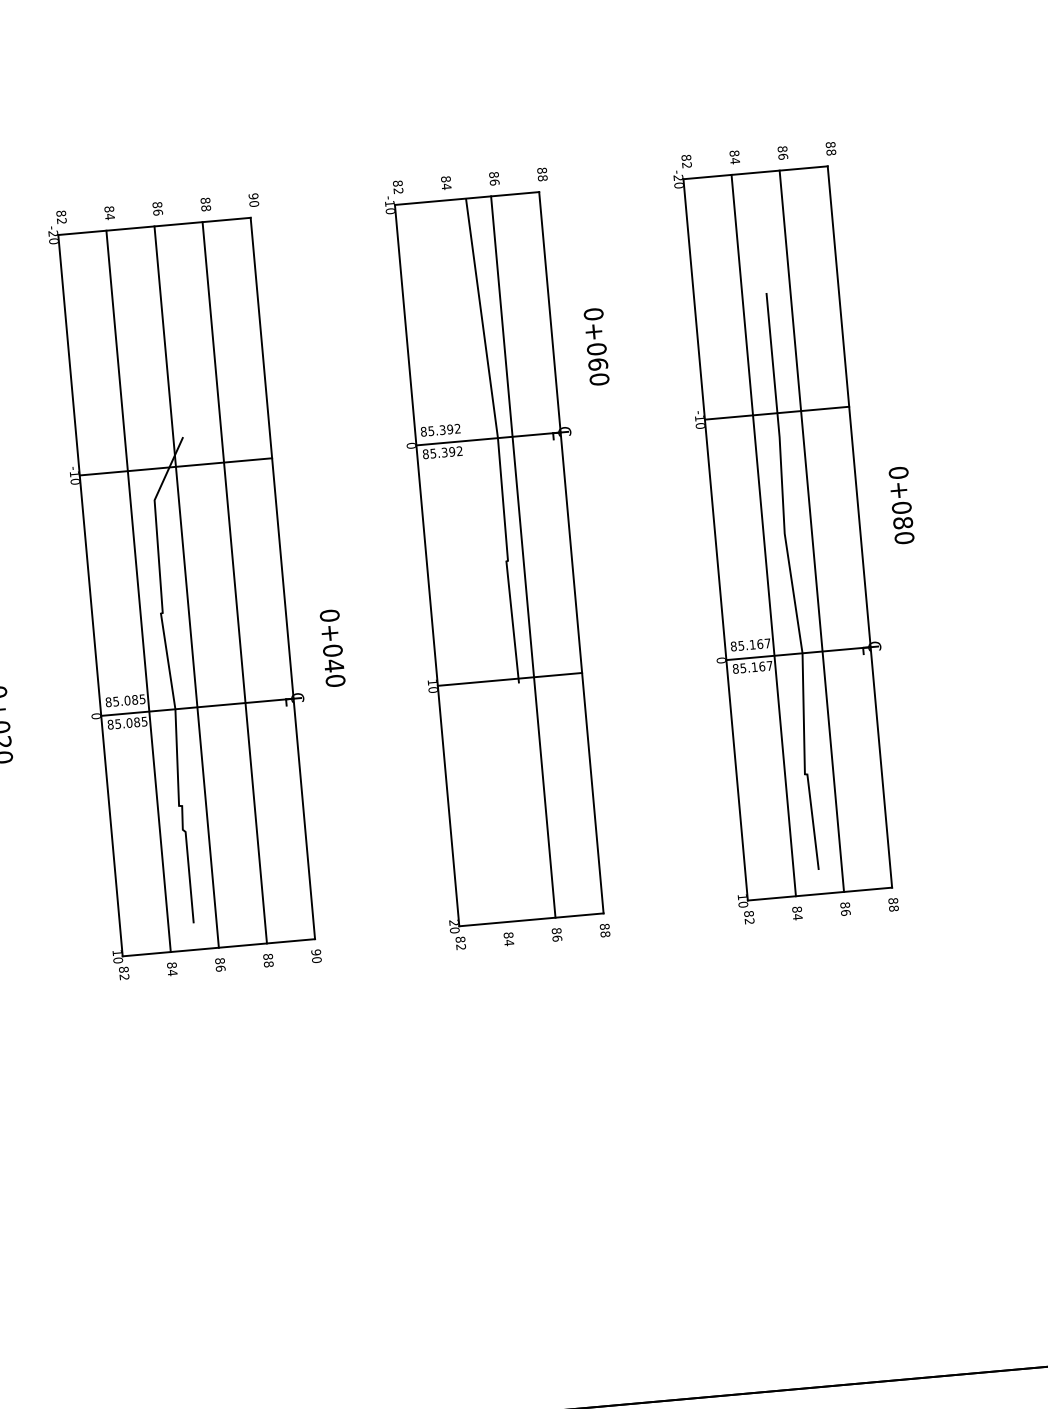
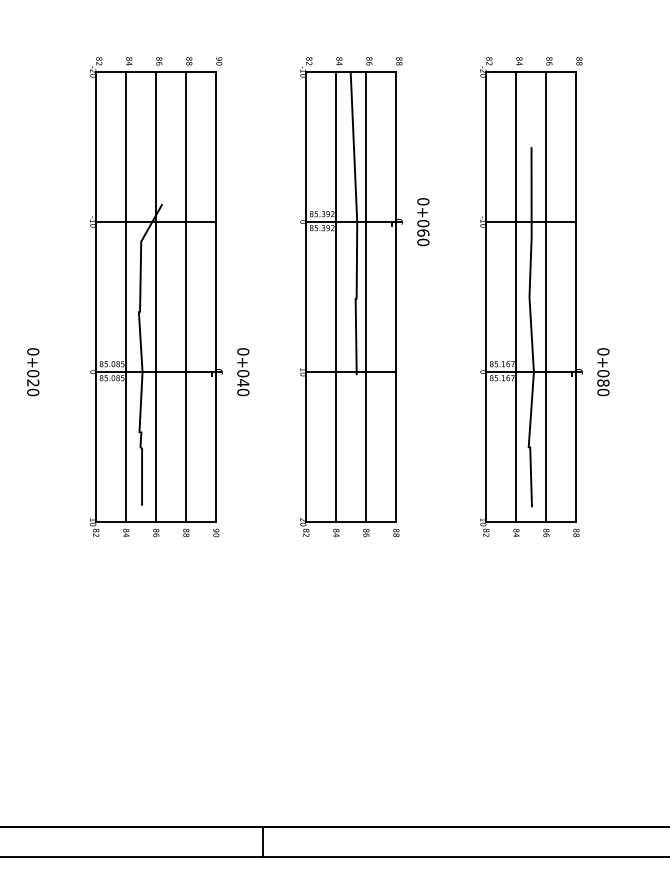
text: (596, 347) -> (423, 222), moved
text: (901, 506) -> (603, 372), moved
line: (475, 561) -> (336, 297), added
text: (333, 648) -> (243, 372), moved

